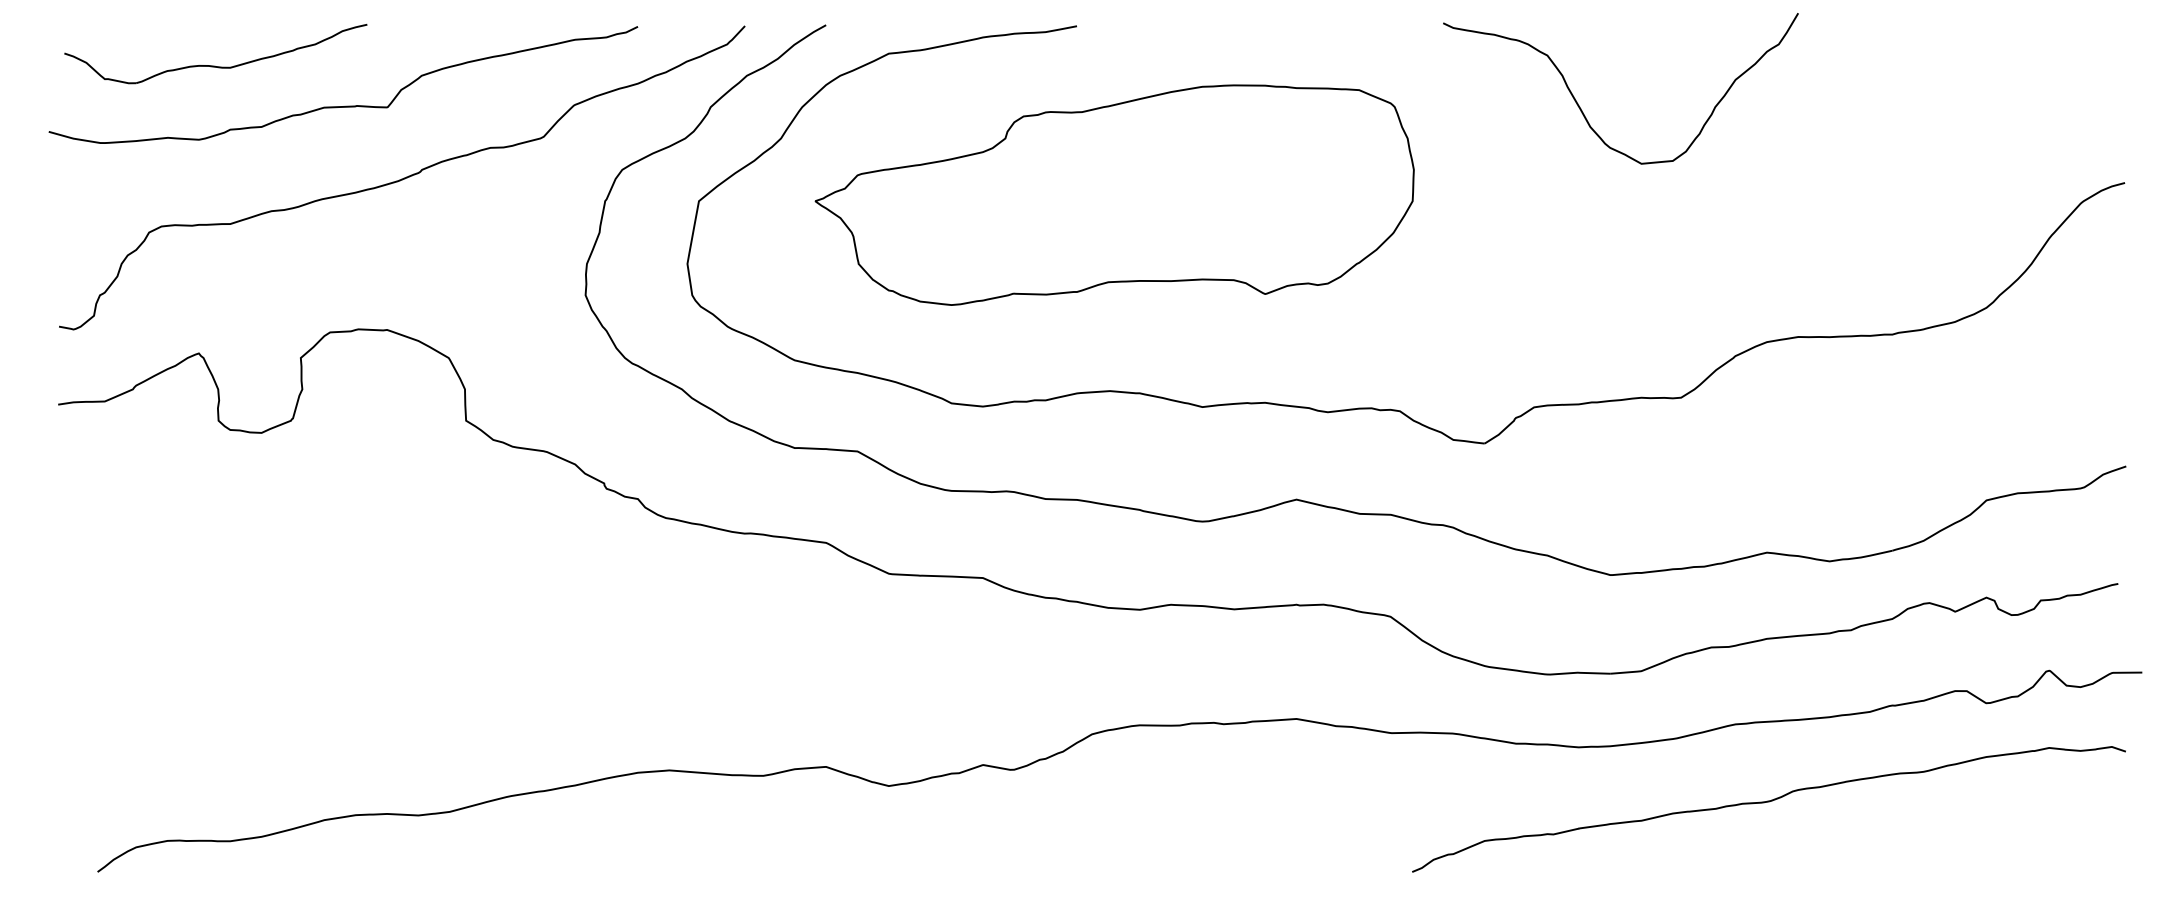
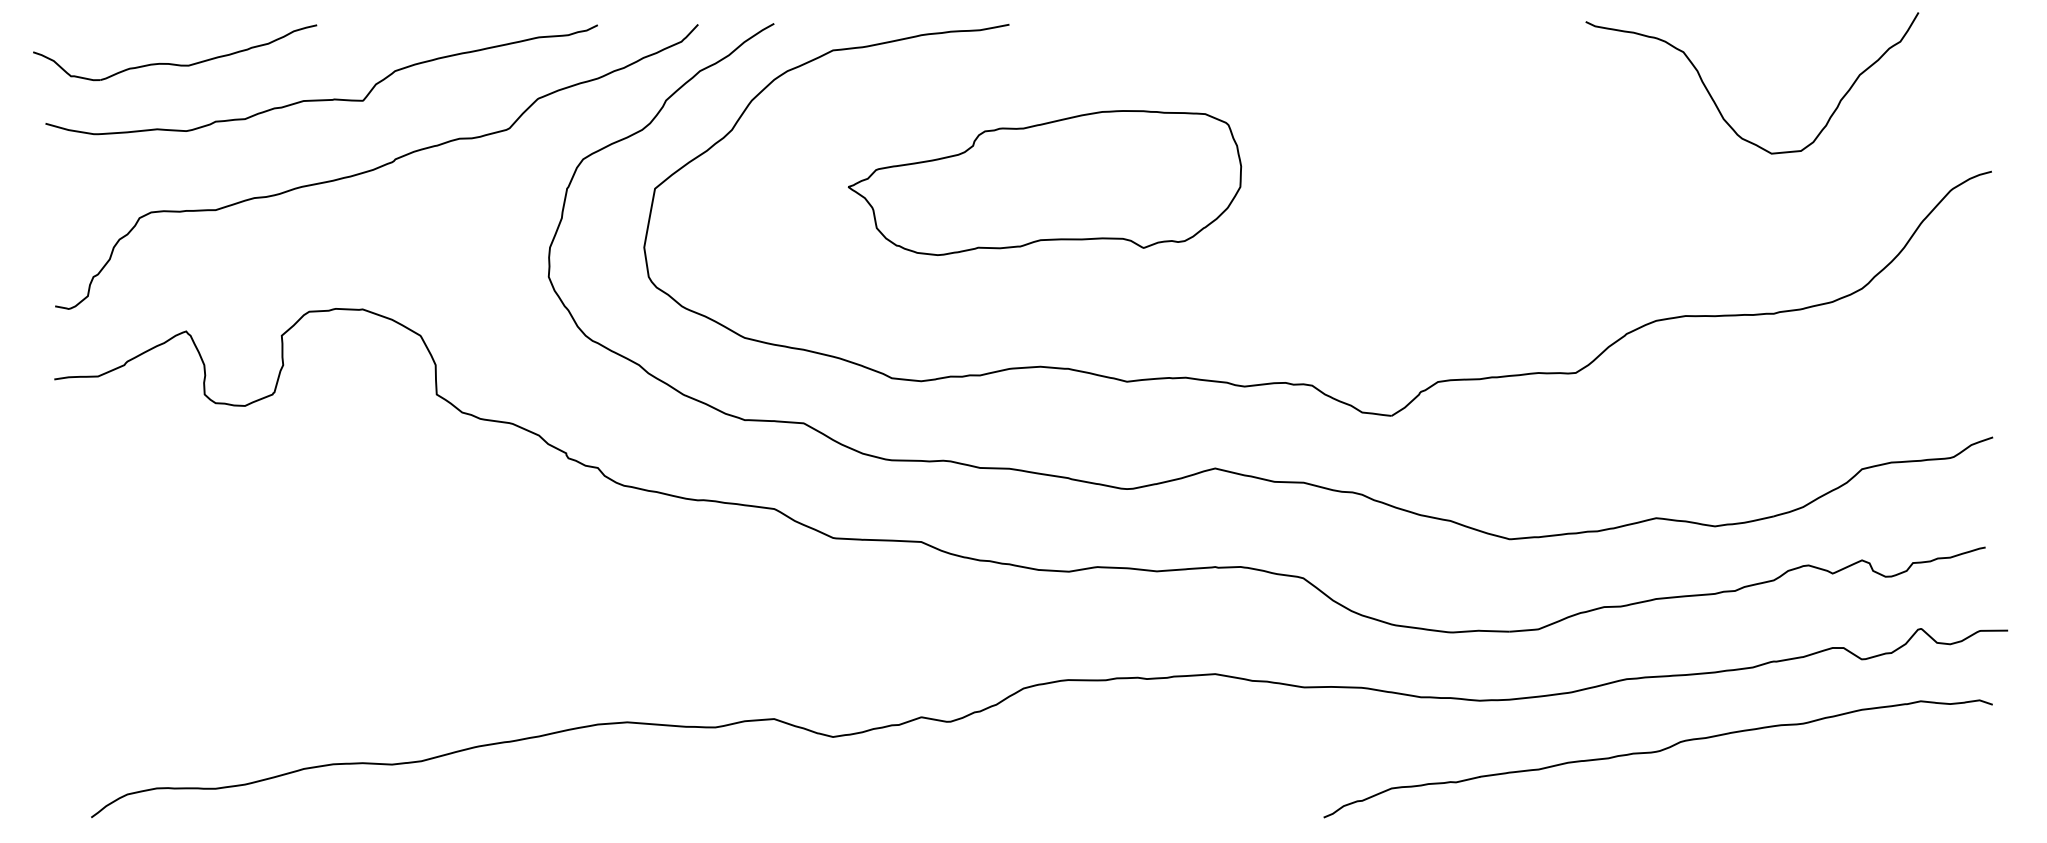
part: (215, 65) -> (174, 63), moved
curve: (1582, 110) -> (1716, 103), moved
part: (1114, 194) -> (1044, 182), size x0.7

